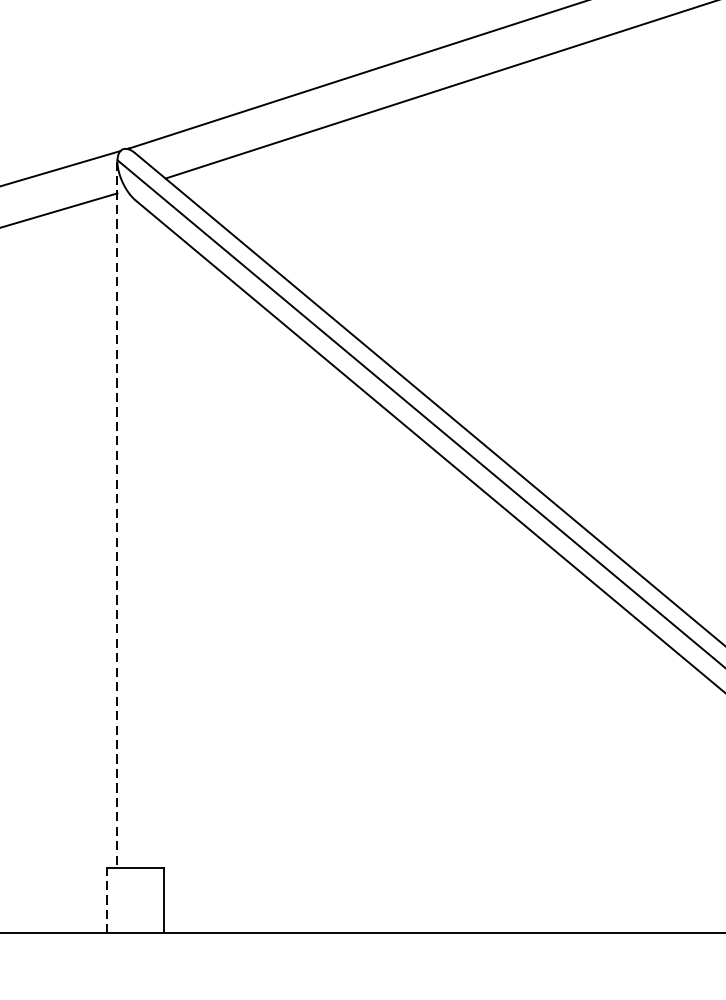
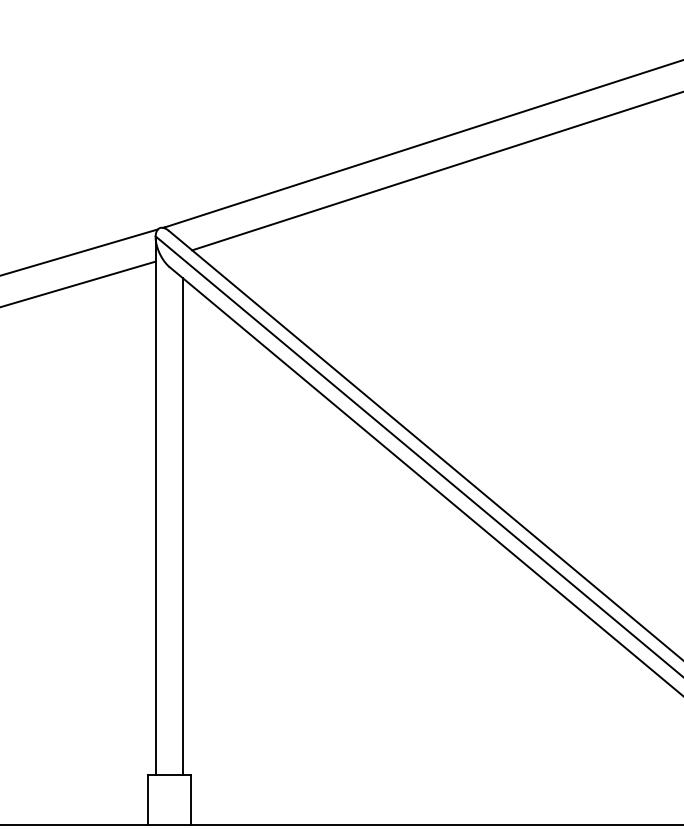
line: (117, 515) -> (155, 506), dashed -> solid
line: (154, 541) -> (183, 526), added
line: (106, 900) -> (147, 799), dashed -> solid

